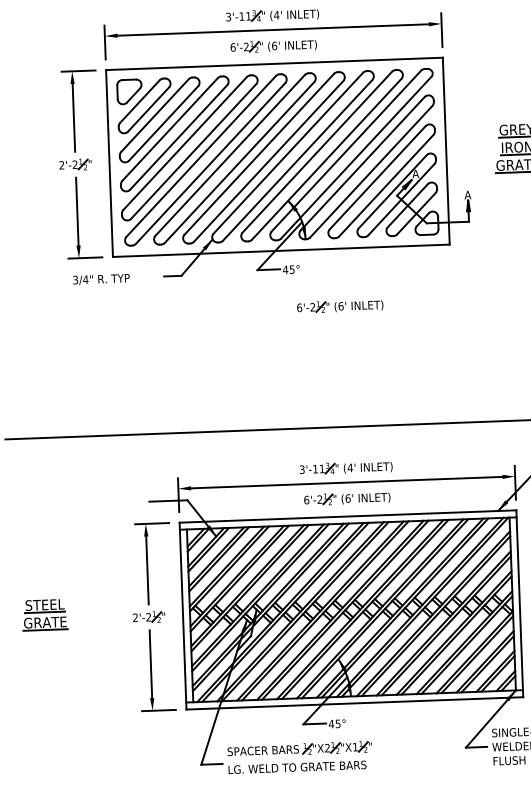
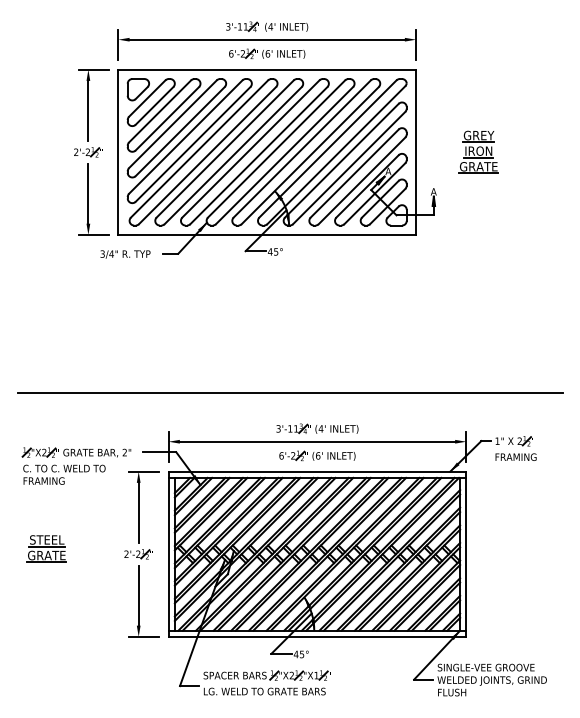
text: (101, 279) -> (125, 254), moved
part: (340, 305) -> (317, 285), removed
part: (75, 519) -> (76, 465), added

